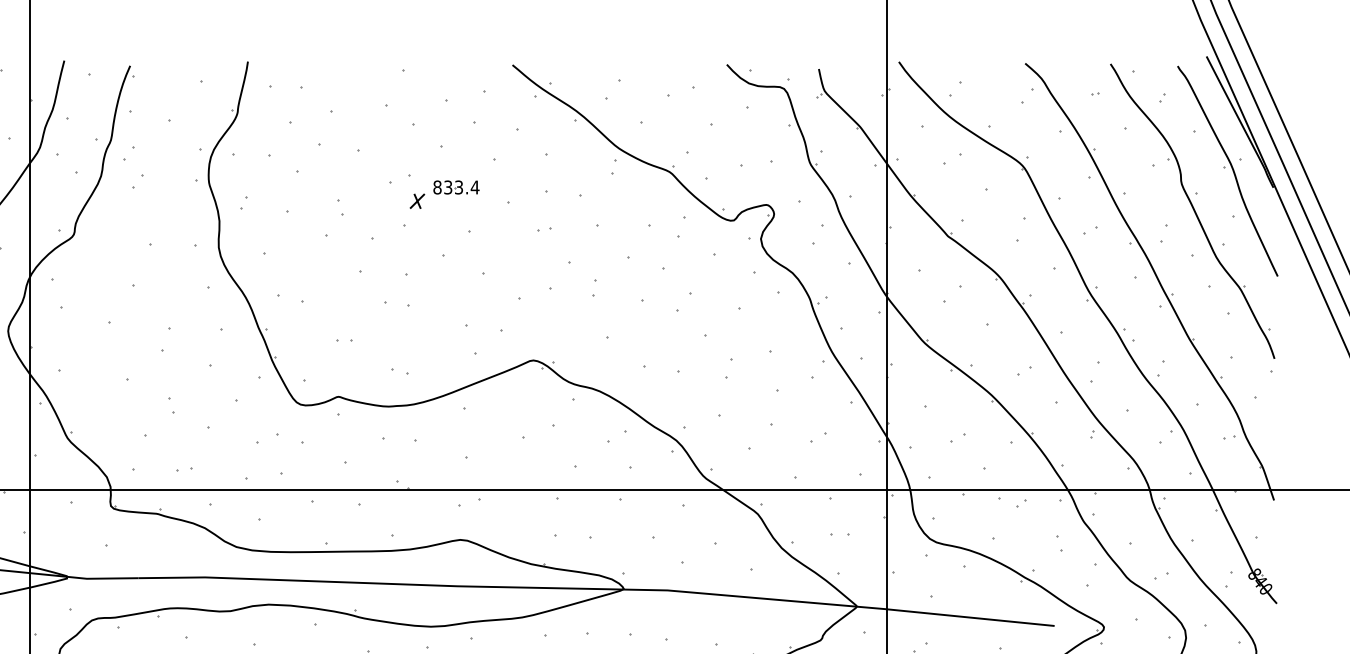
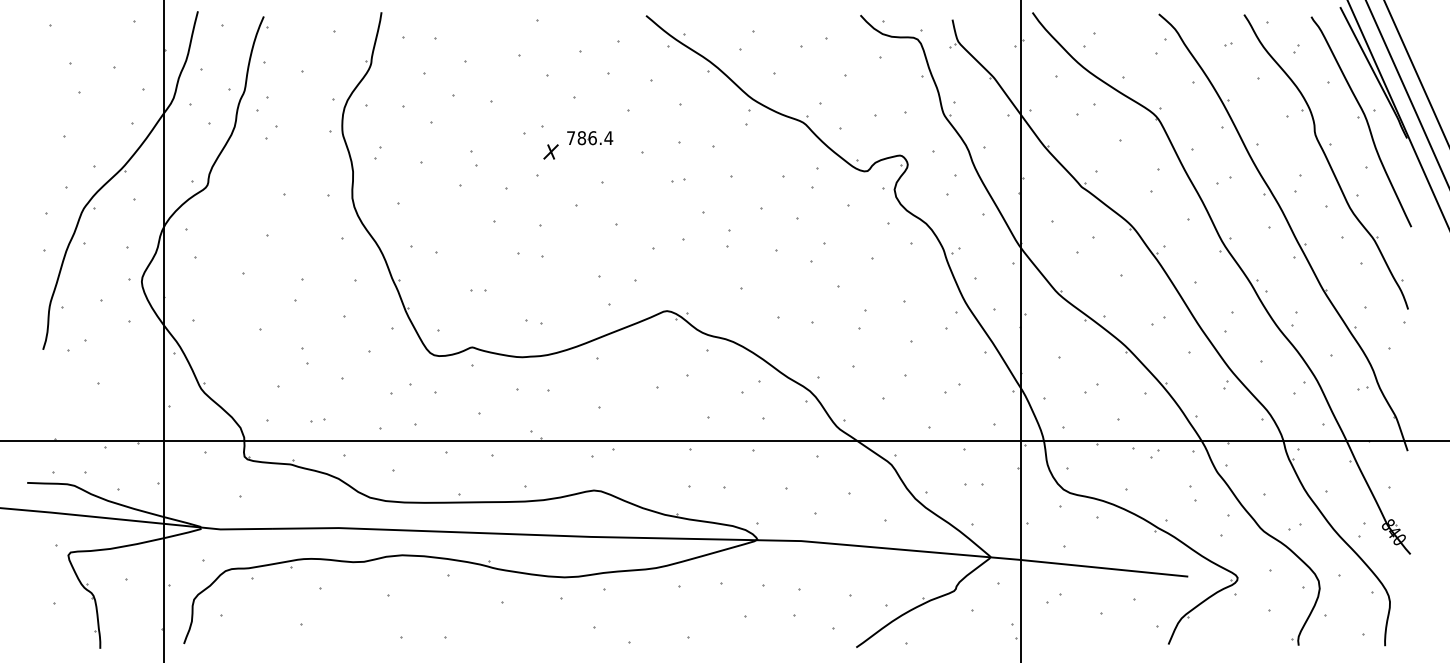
text: (447, 187) -> (581, 138), 833.4 -> 786.4

